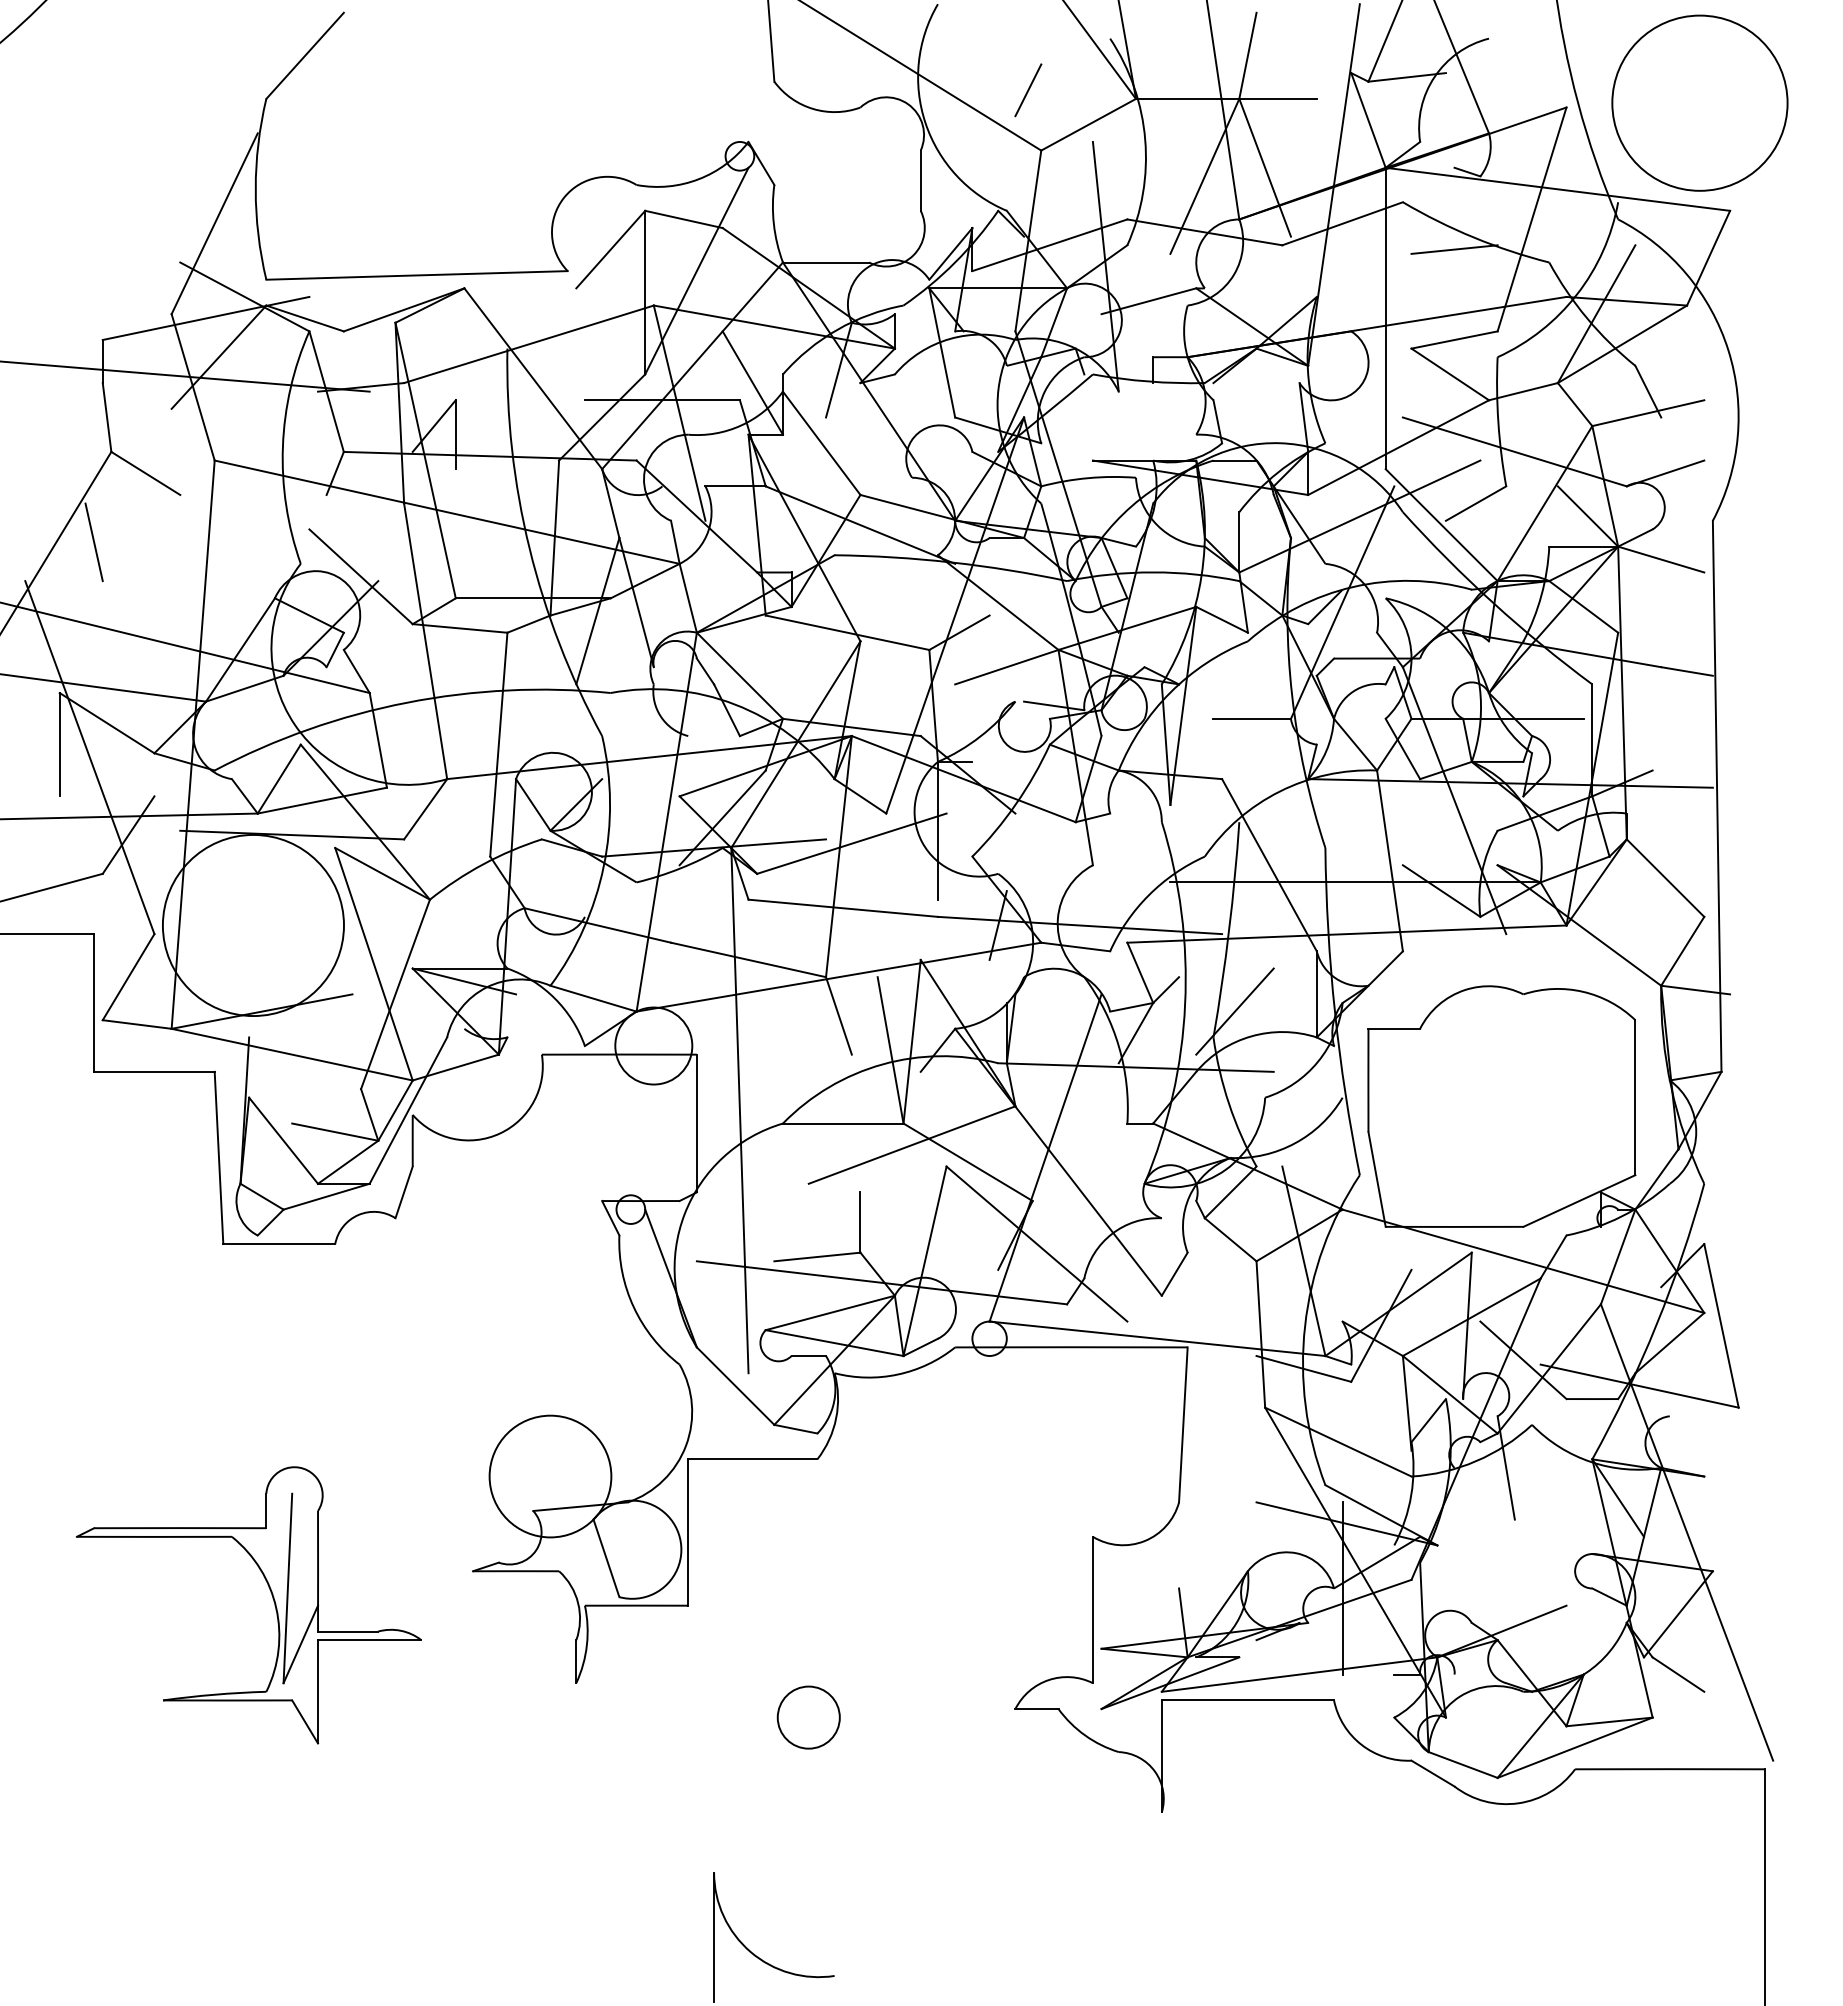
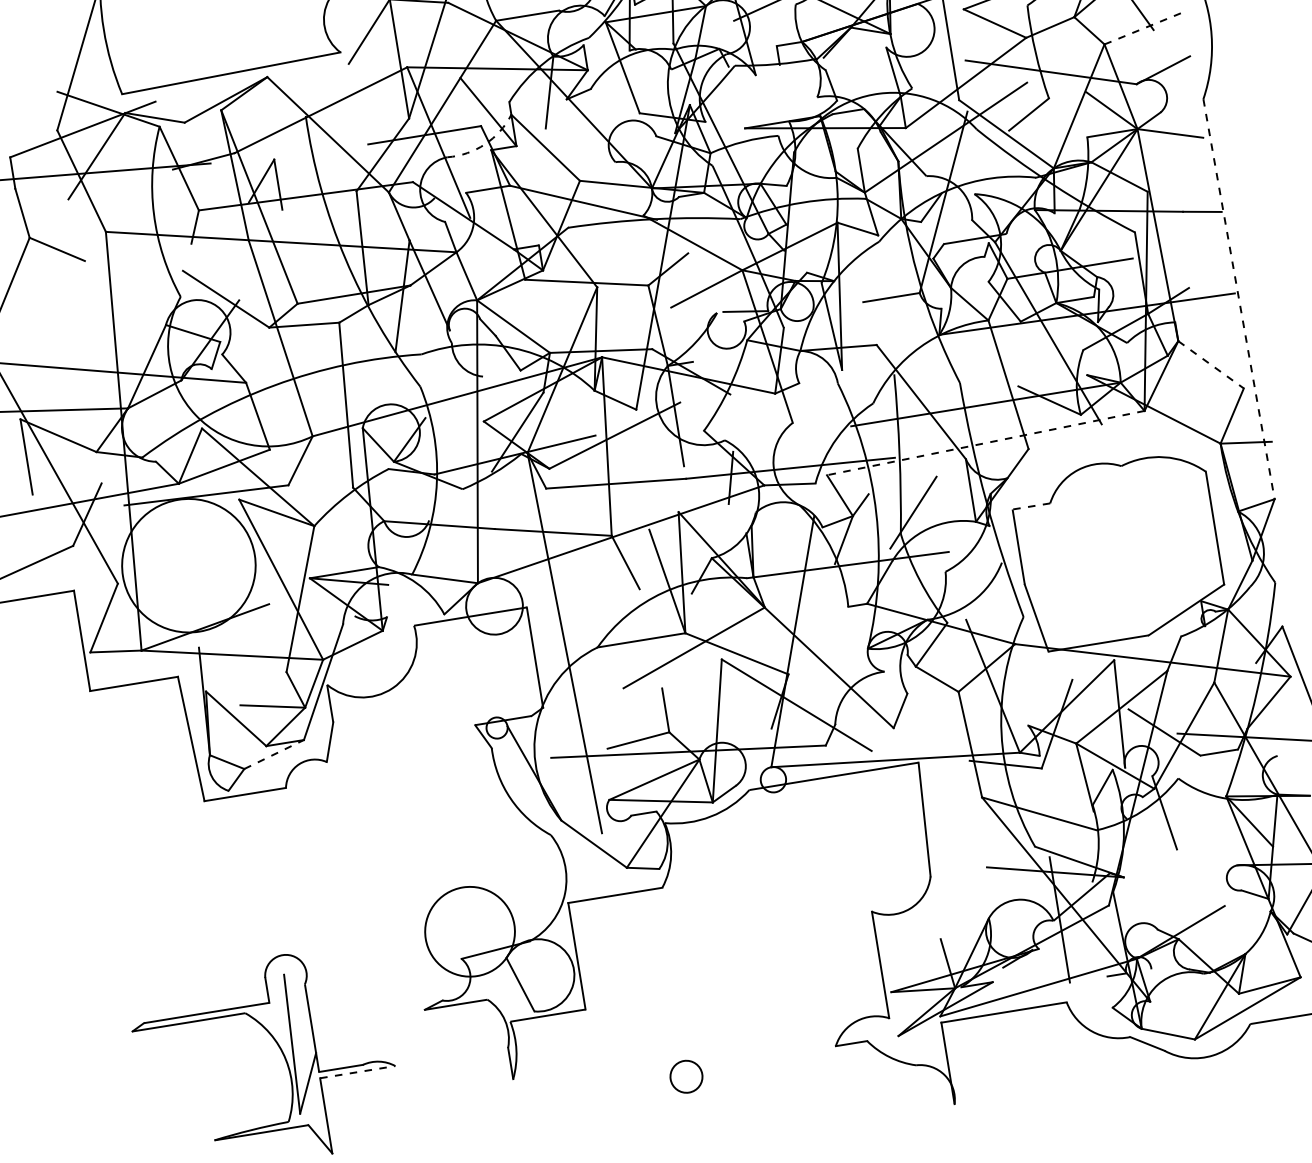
line: (1648, 413) -> (1143, 28), solid -> dashed
arc: (741, 425) -> (485, 144), solid -> dashed
line: (93, 542) -> (27, 305), removed
line: (1717, 796) -> (1239, 299), solid -> dashed
line: (1665, 878) -> (1211, 365), solid -> dashed
line: (1346, 934) -> (985, 443), solid -> dashed
line: (1394, 1028) -> (1031, 506), solid -> dashed
line: (326, 1196) -> (274, 754), solid -> dashed
line: (369, 1640) -> (357, 1072), solid -> dashed
circle: (808, 1717) -> (686, 1076), size x0.7

